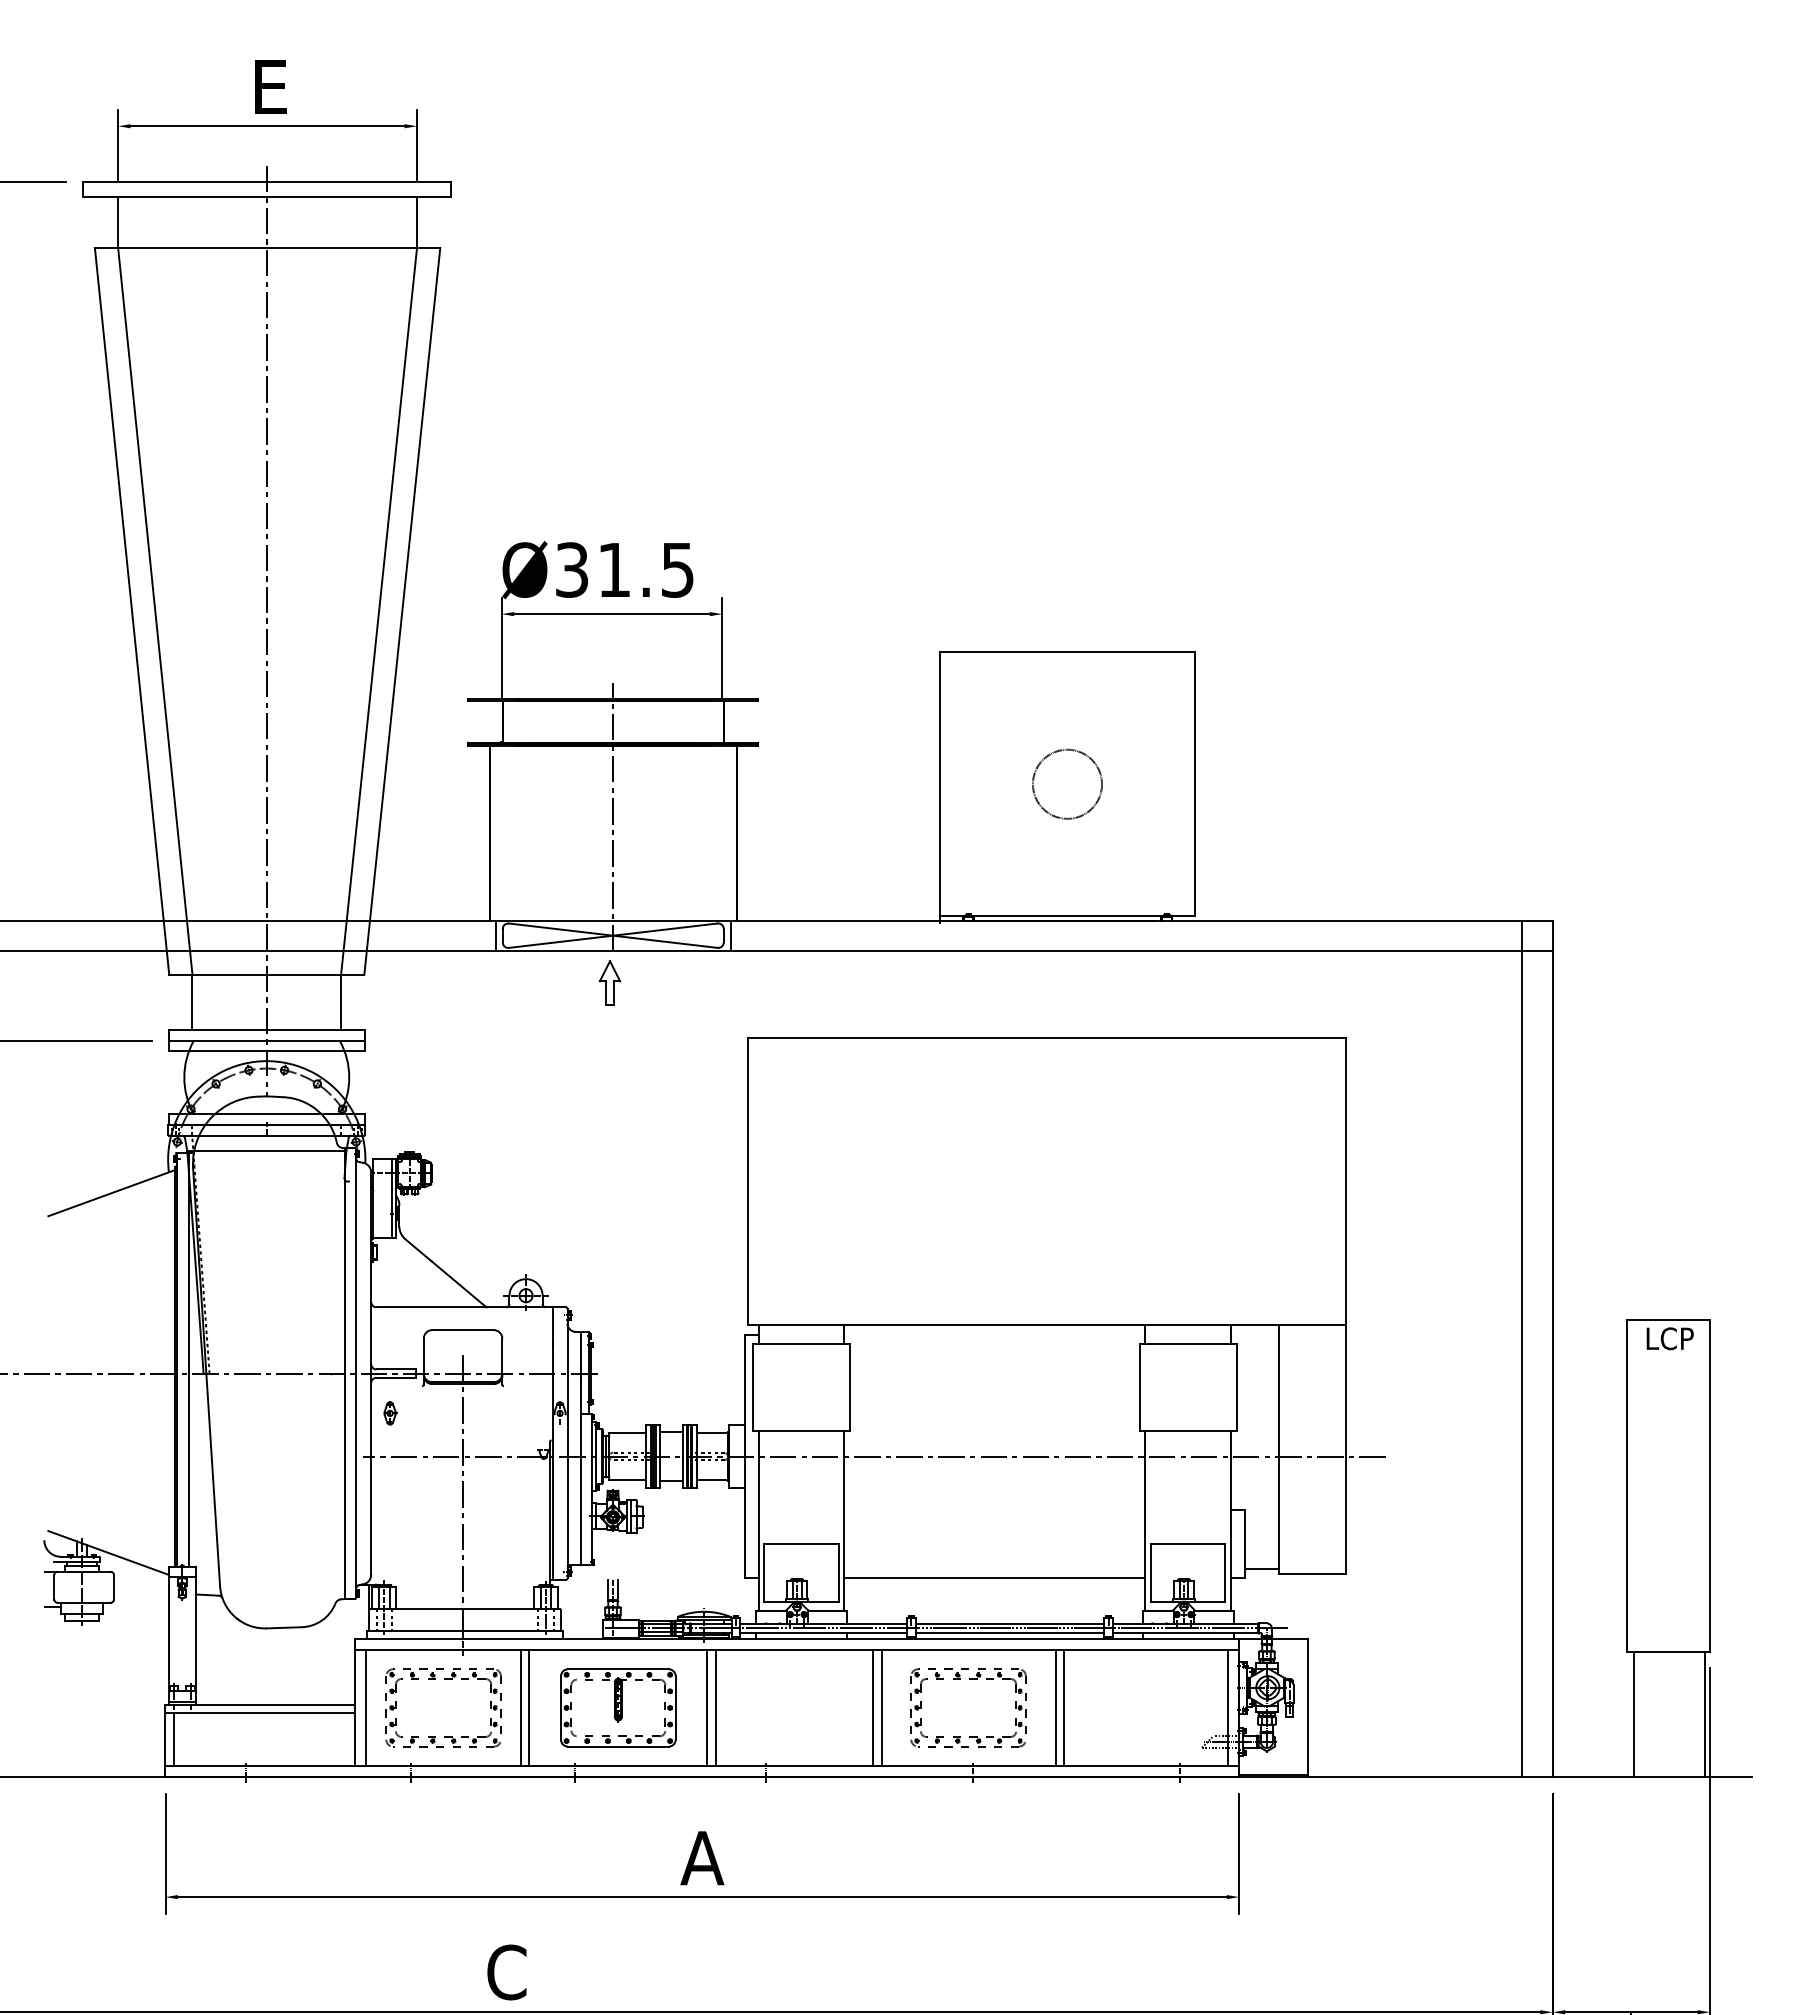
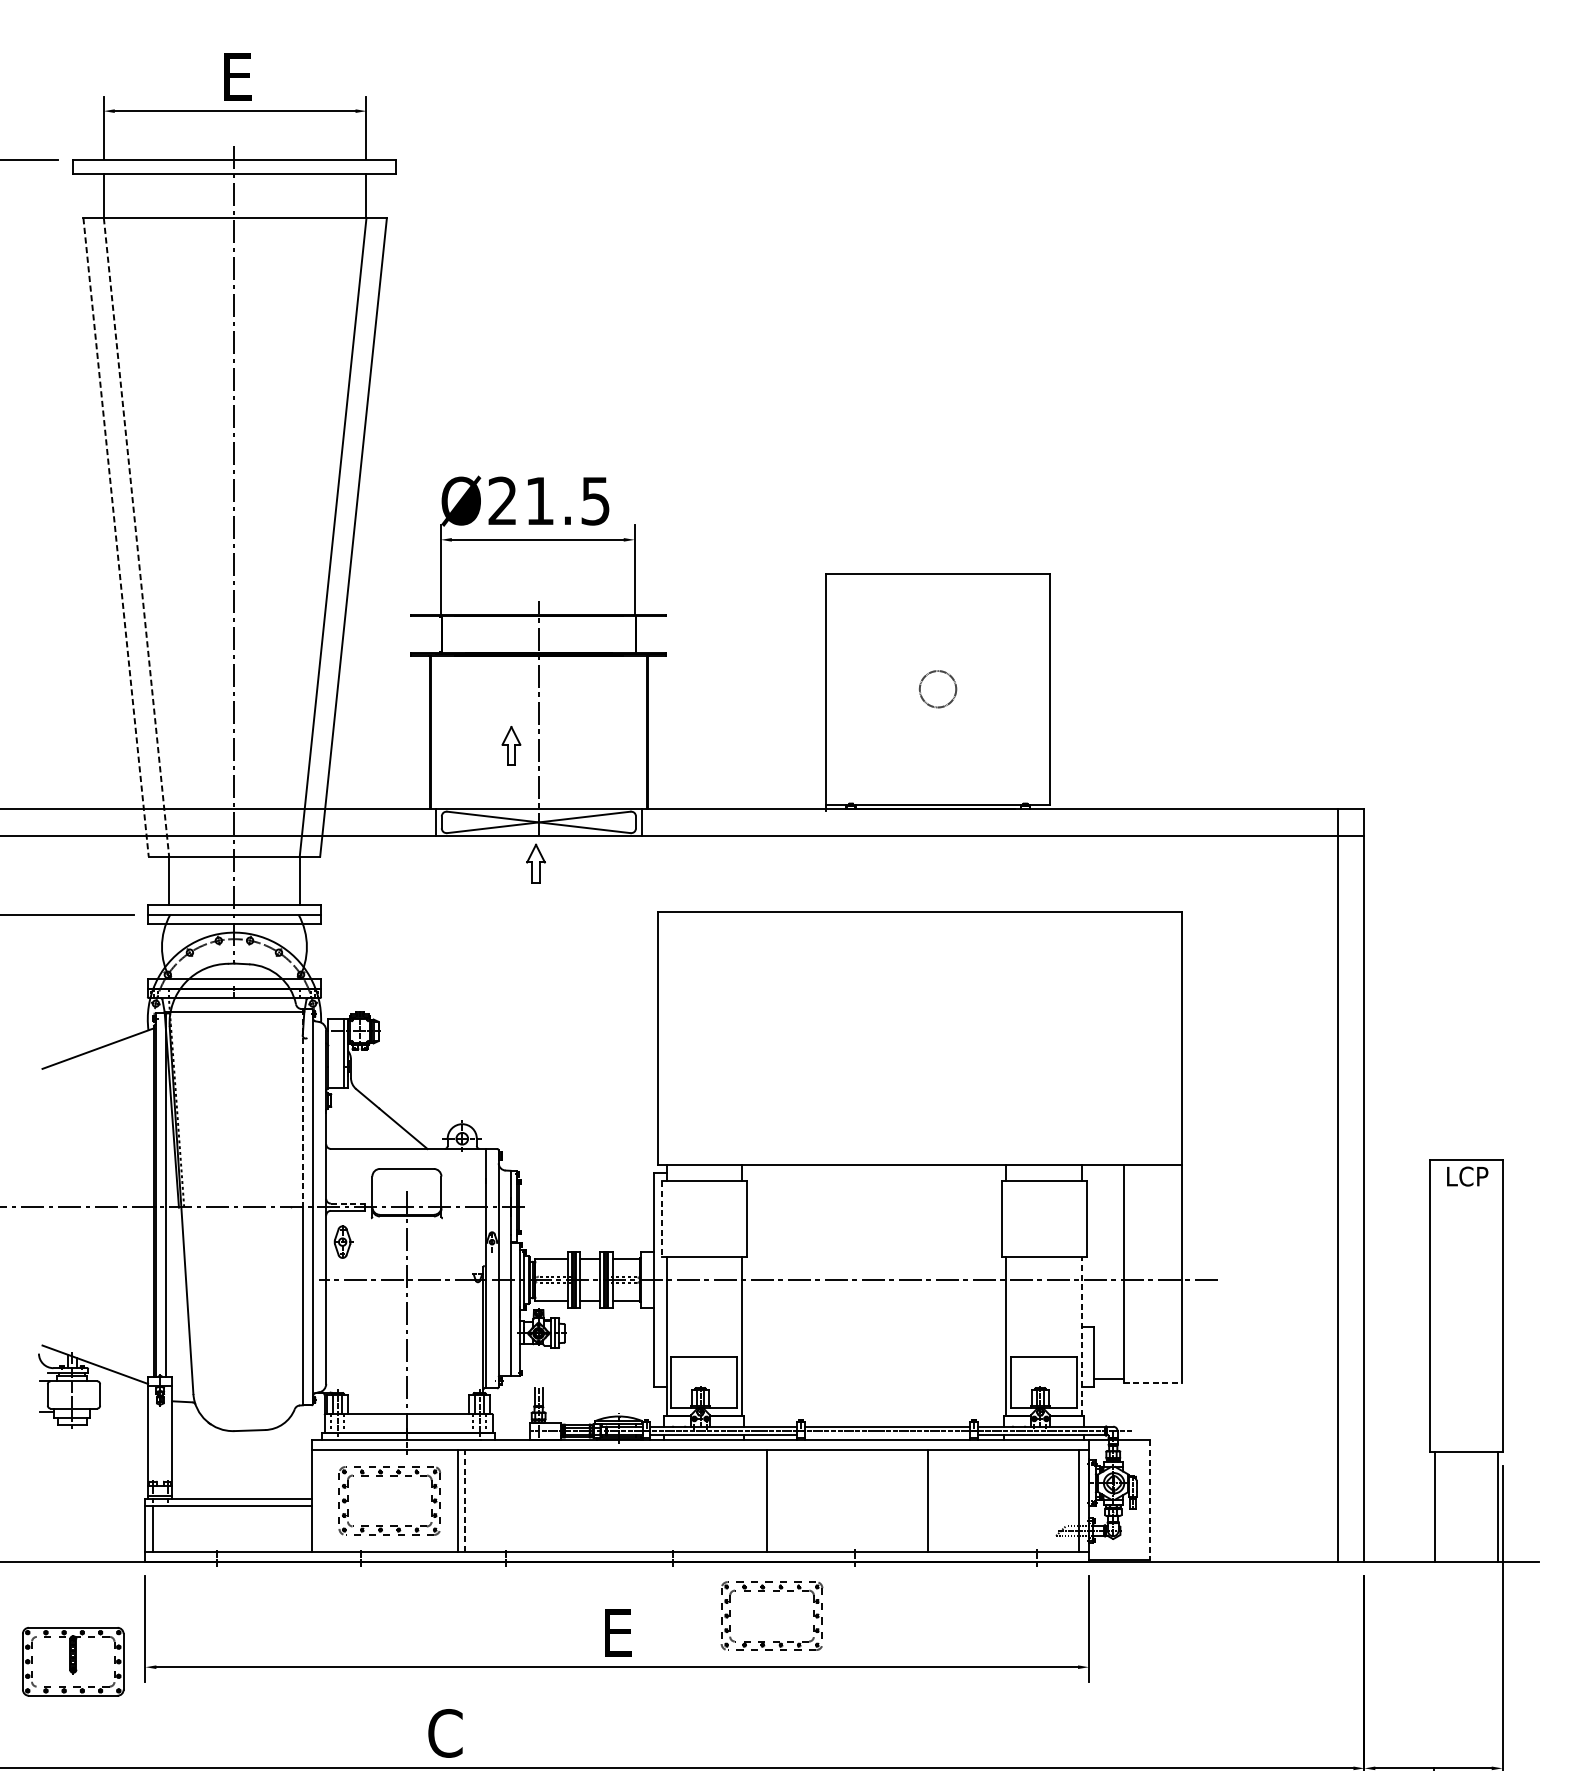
text: (572, 569) -> (503, 500), Ø31.5 -> Ø21.5
line: (132, 611) -> (116, 537), solid -> dashed
line: (155, 611) -> (136, 537), solid -> dashed
circle: (1067, 783) -> (938, 688), size x0.6
part: (581, 848) -> (510, 745), added
line: (344, 1260) -> (302, 1107), solid -> dashed
line: (396, 1369) -> (348, 1203), solid -> dashed
line: (752, 1387) -> (661, 1219), solid -> dashed
part: (390, 1413) -> (343, 1242), size x1.6
line: (1230, 1520) -> (1081, 1336), solid -> dashed
line: (1312, 1573) -> (1153, 1382), solid -> dashed
line: (994, 1578) -> (873, 1387), removed
line: (1009, 1633) -> (887, 1435), removed
part: (969, 1679) -> (772, 1591), moved
line: (366, 1707) -> (322, 1500), removed
line: (529, 1707) -> (465, 1500), solid -> dashed
part: (618, 1707) -> (73, 1661), moved
line: (707, 1707) -> (621, 1500), removed
line: (715, 1707) -> (628, 1500), removed
line: (881, 1707) -> (774, 1500), removed
line: (1063, 1707) -> (934, 1500), removed
line: (1308, 1707) -> (1149, 1500), solid -> dashed
text: (702, 1858) -> (617, 1633), A -> E

